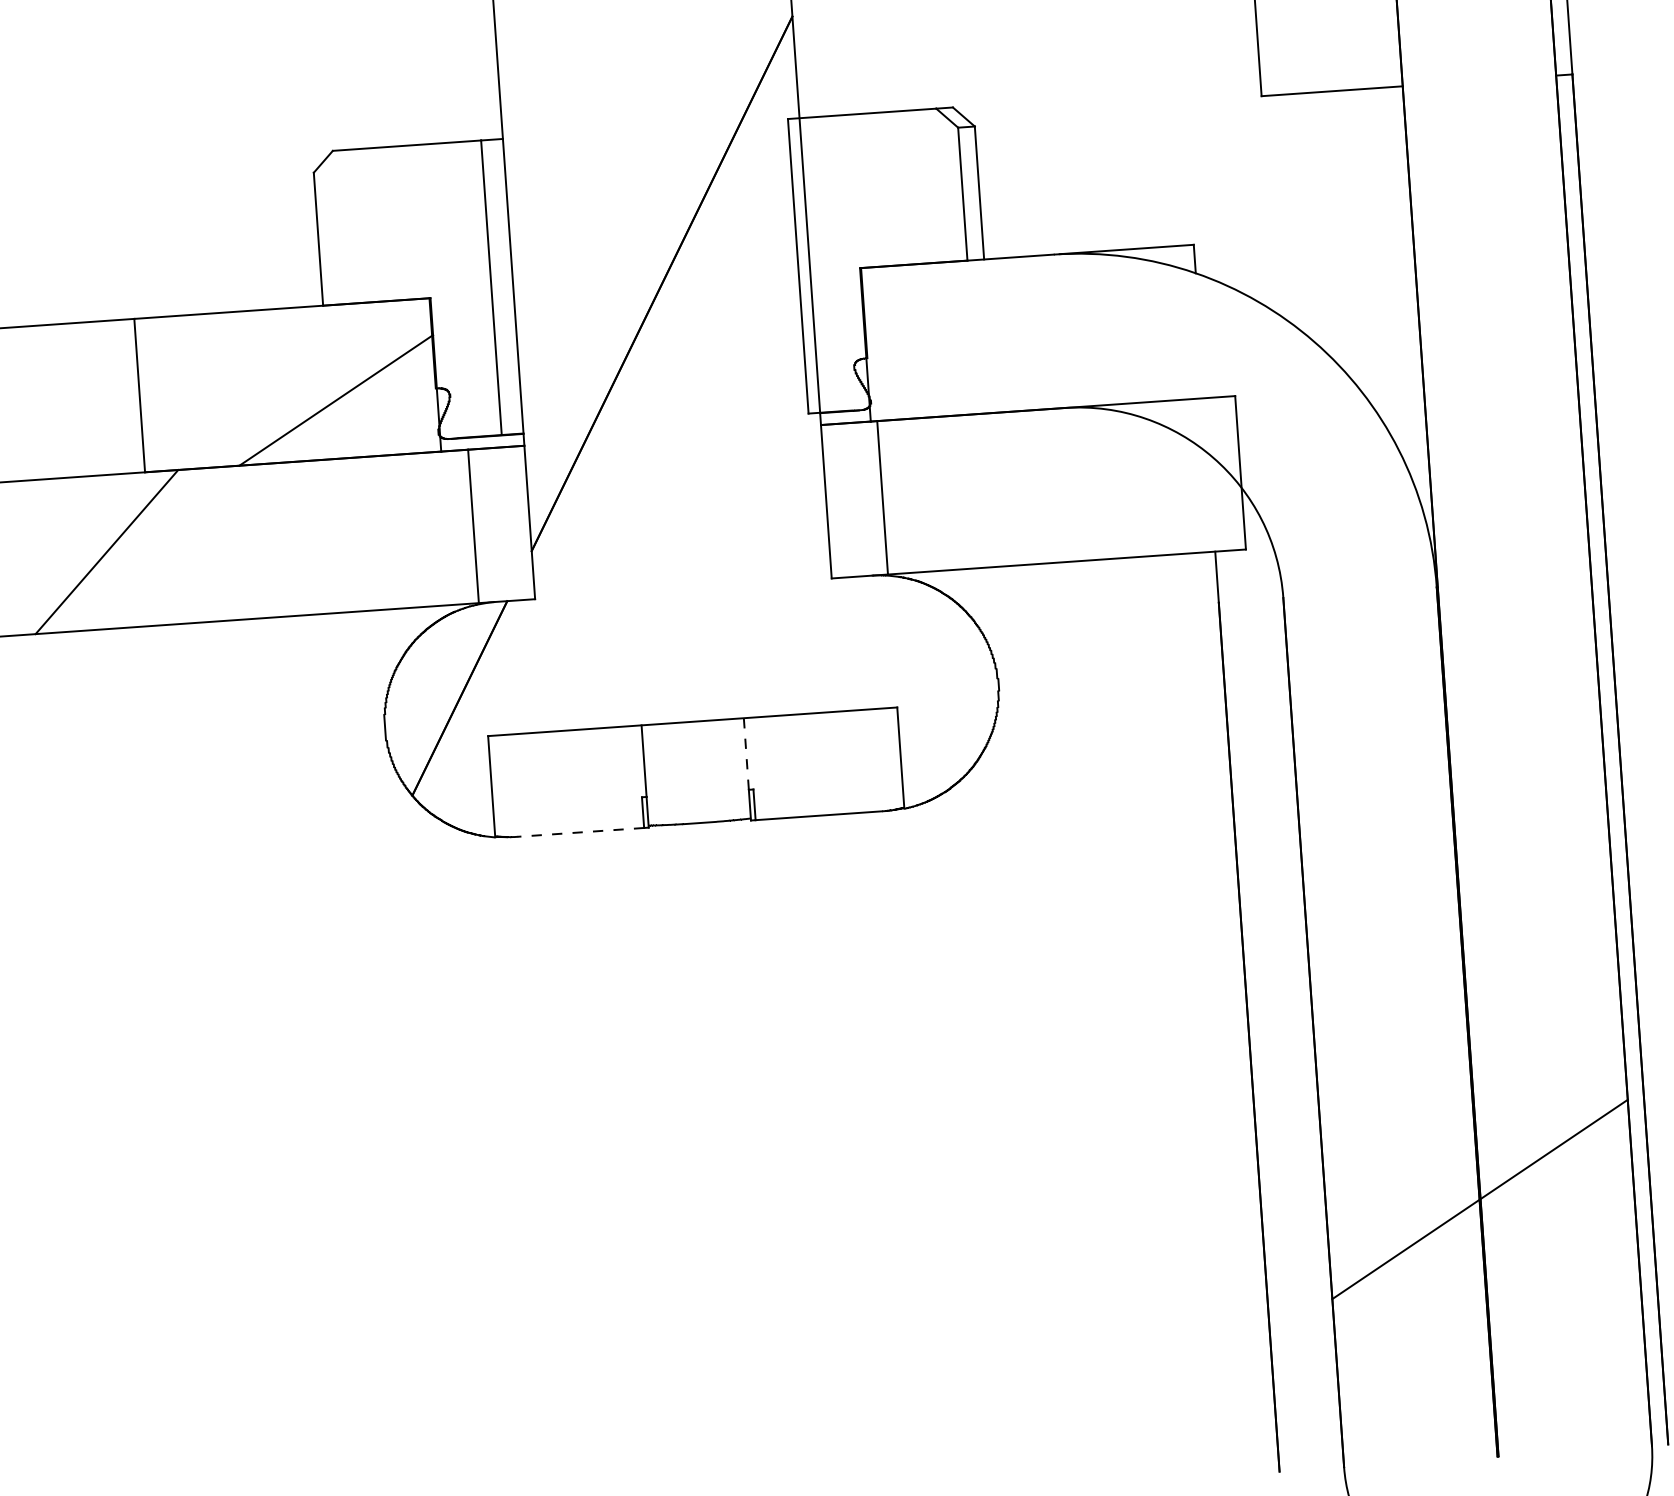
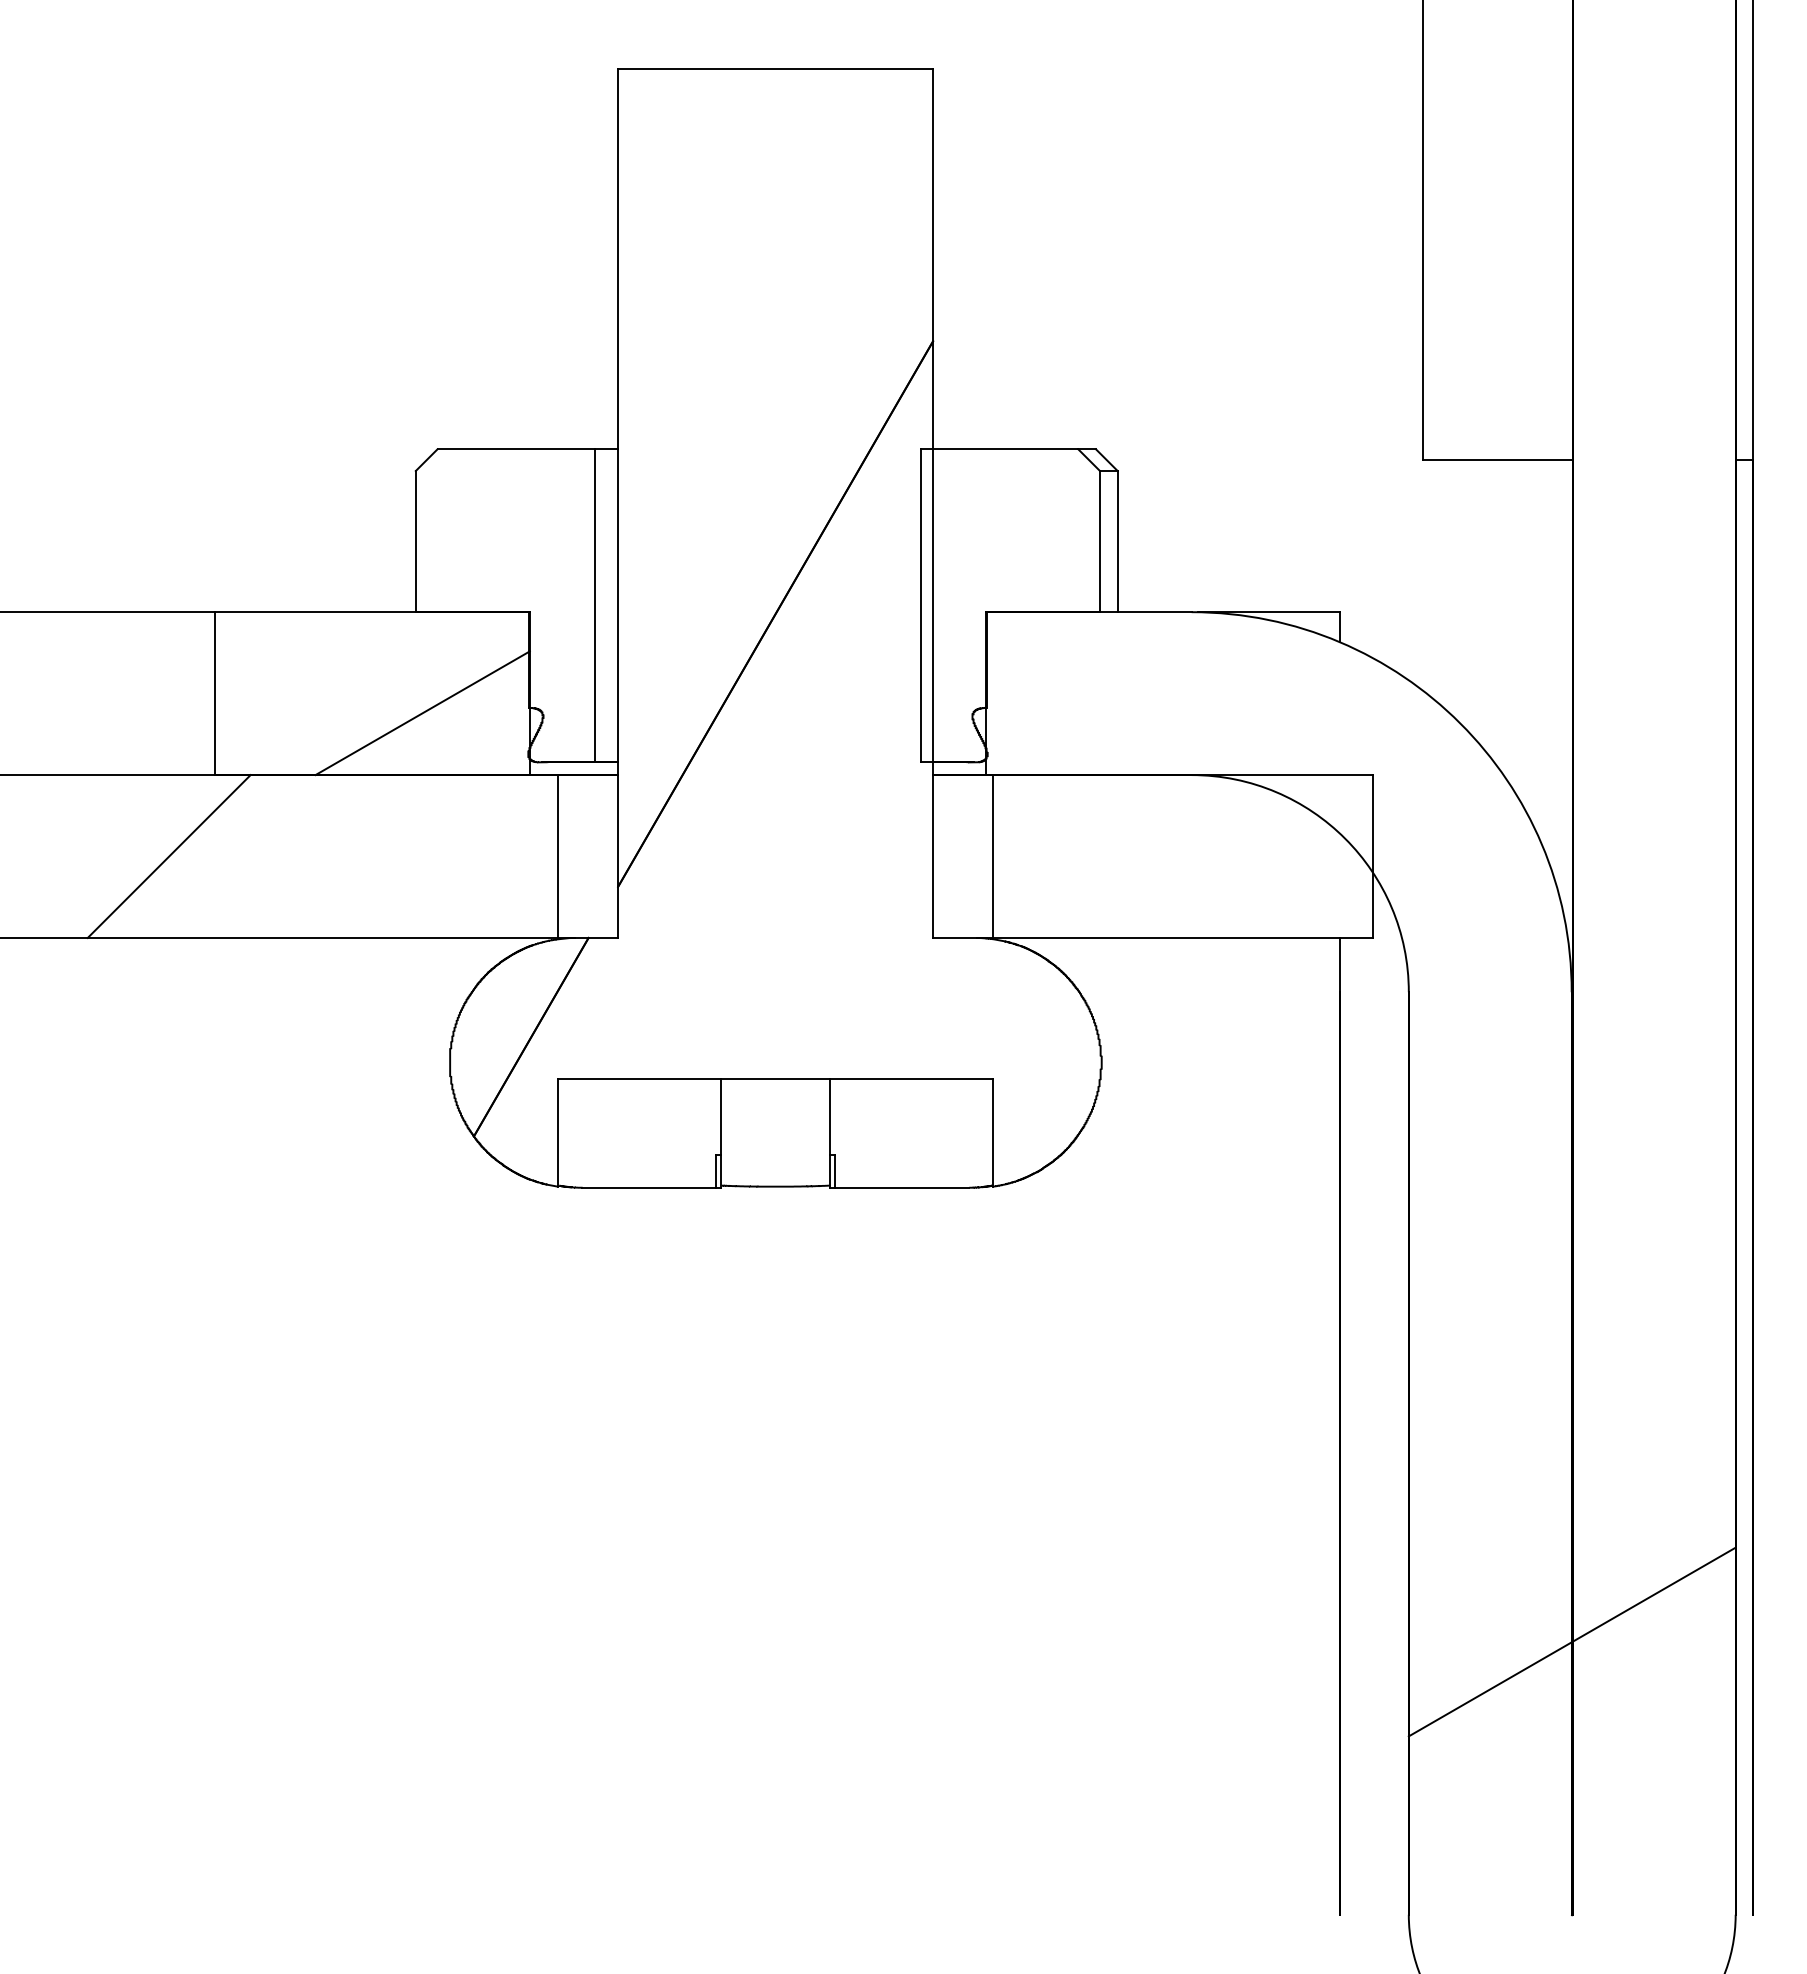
line: (745, 753) -> (829, 1116), dashed -> solid
line: (580, 832) -> (648, 1187), dashed -> solid

